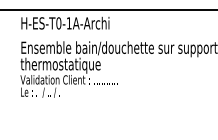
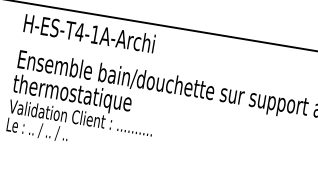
text: (58, 23) -> (79, 32), H-ES-T0-1A-Archi -> H-ES-T4-1A-Archi

